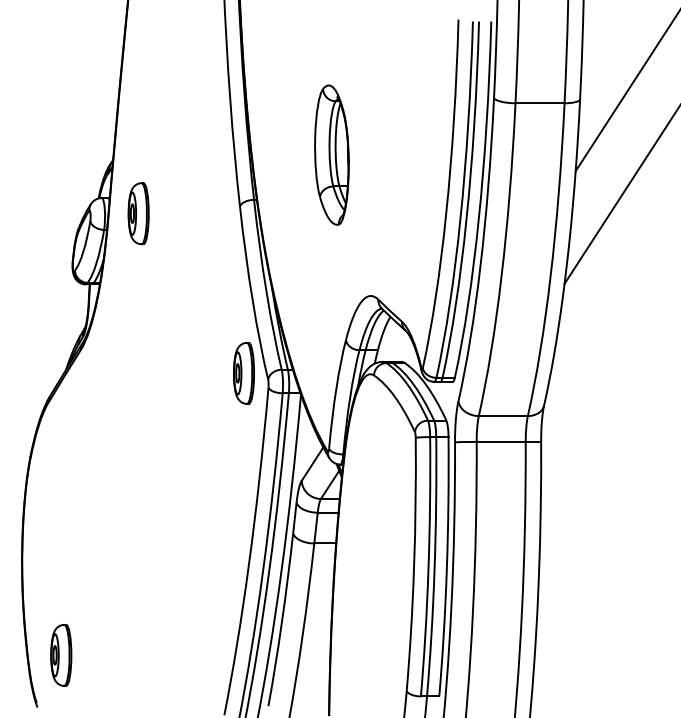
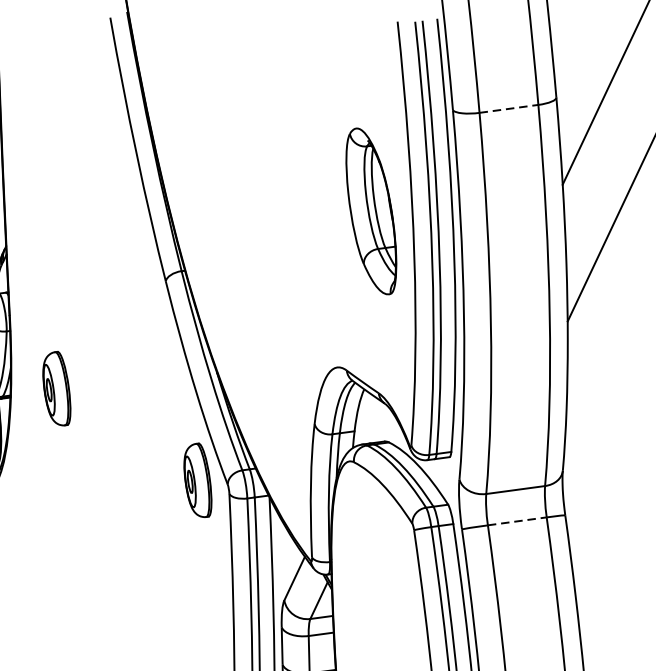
line: (540, 103) -> (509, 109), solid -> dashed
part: (331, 154) -> (370, 210), moved
part: (138, 213) -> (56, 388), moved
line: (501, 441) -> (517, 520), solid -> dashed

